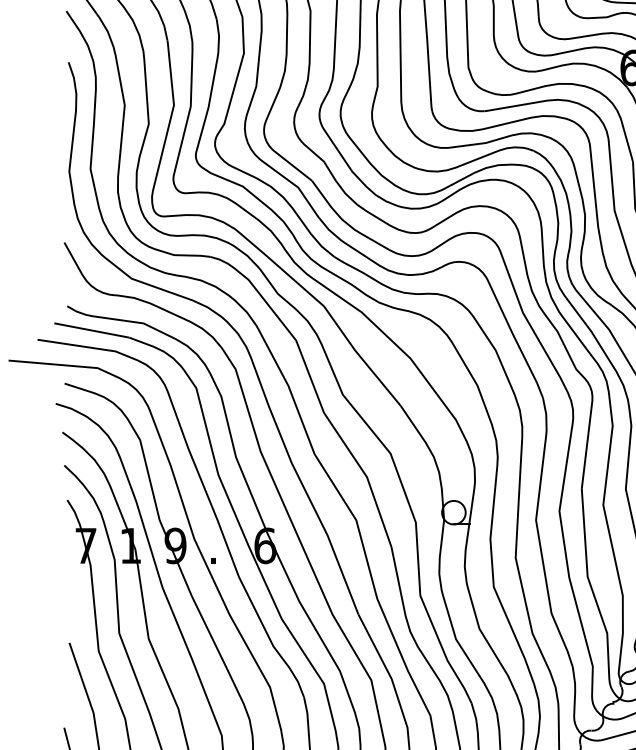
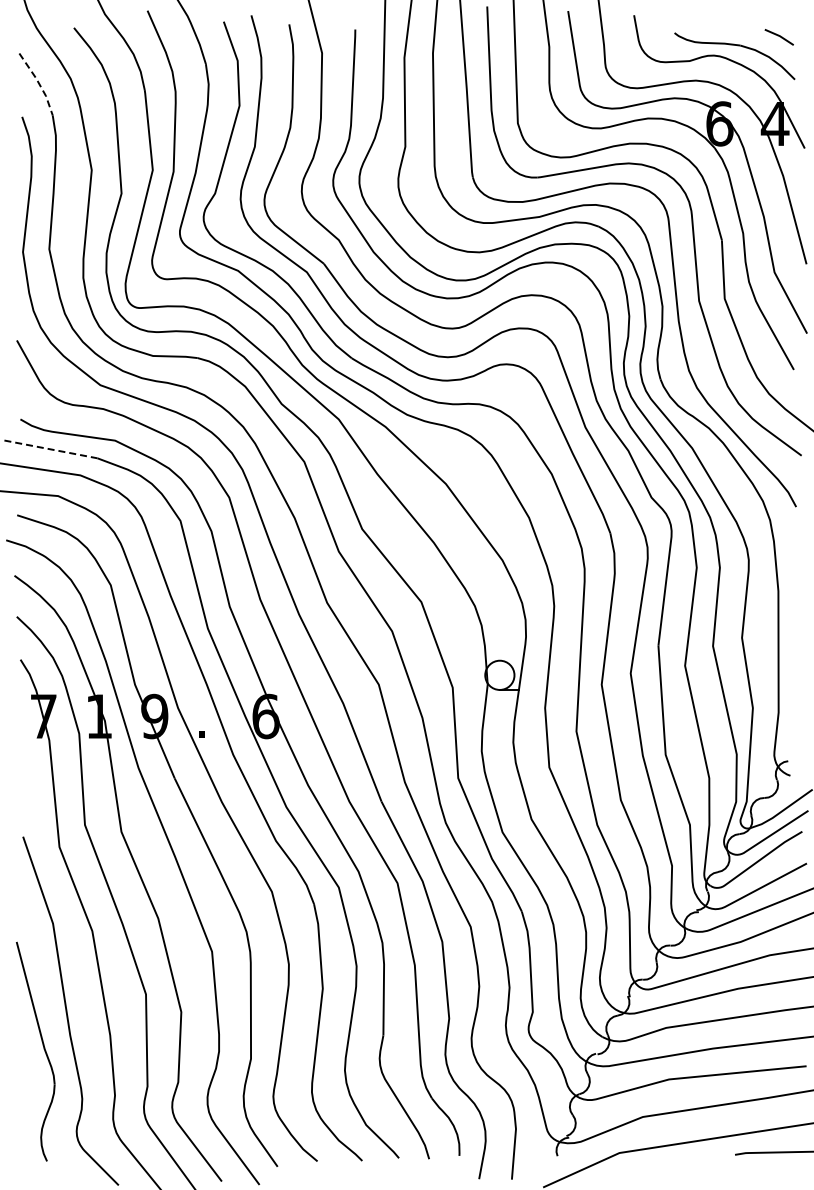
line: (81, 35) -> (38, 83), solid -> dashed
line: (92, 330) -> (51, 449), solid -> dashed

